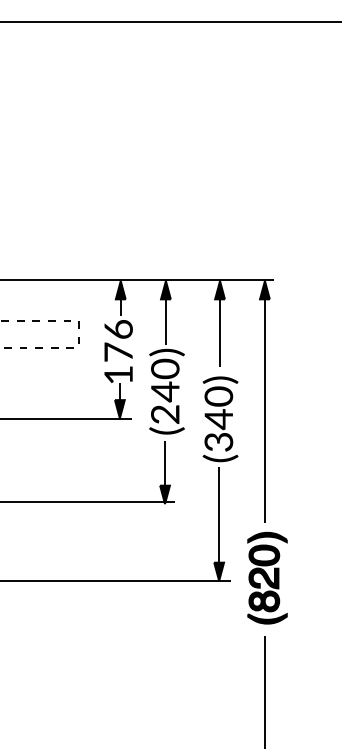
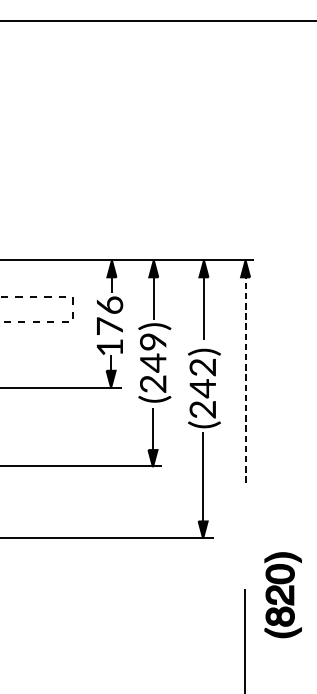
text: (165, 368) -> (153, 341), (240) -> (249)
line: (265, 408) -> (246, 378), solid -> dashed
text: (219, 418) -> (203, 387), (340) -> (242)
part: (267, 577) -> (283, 594), moved

